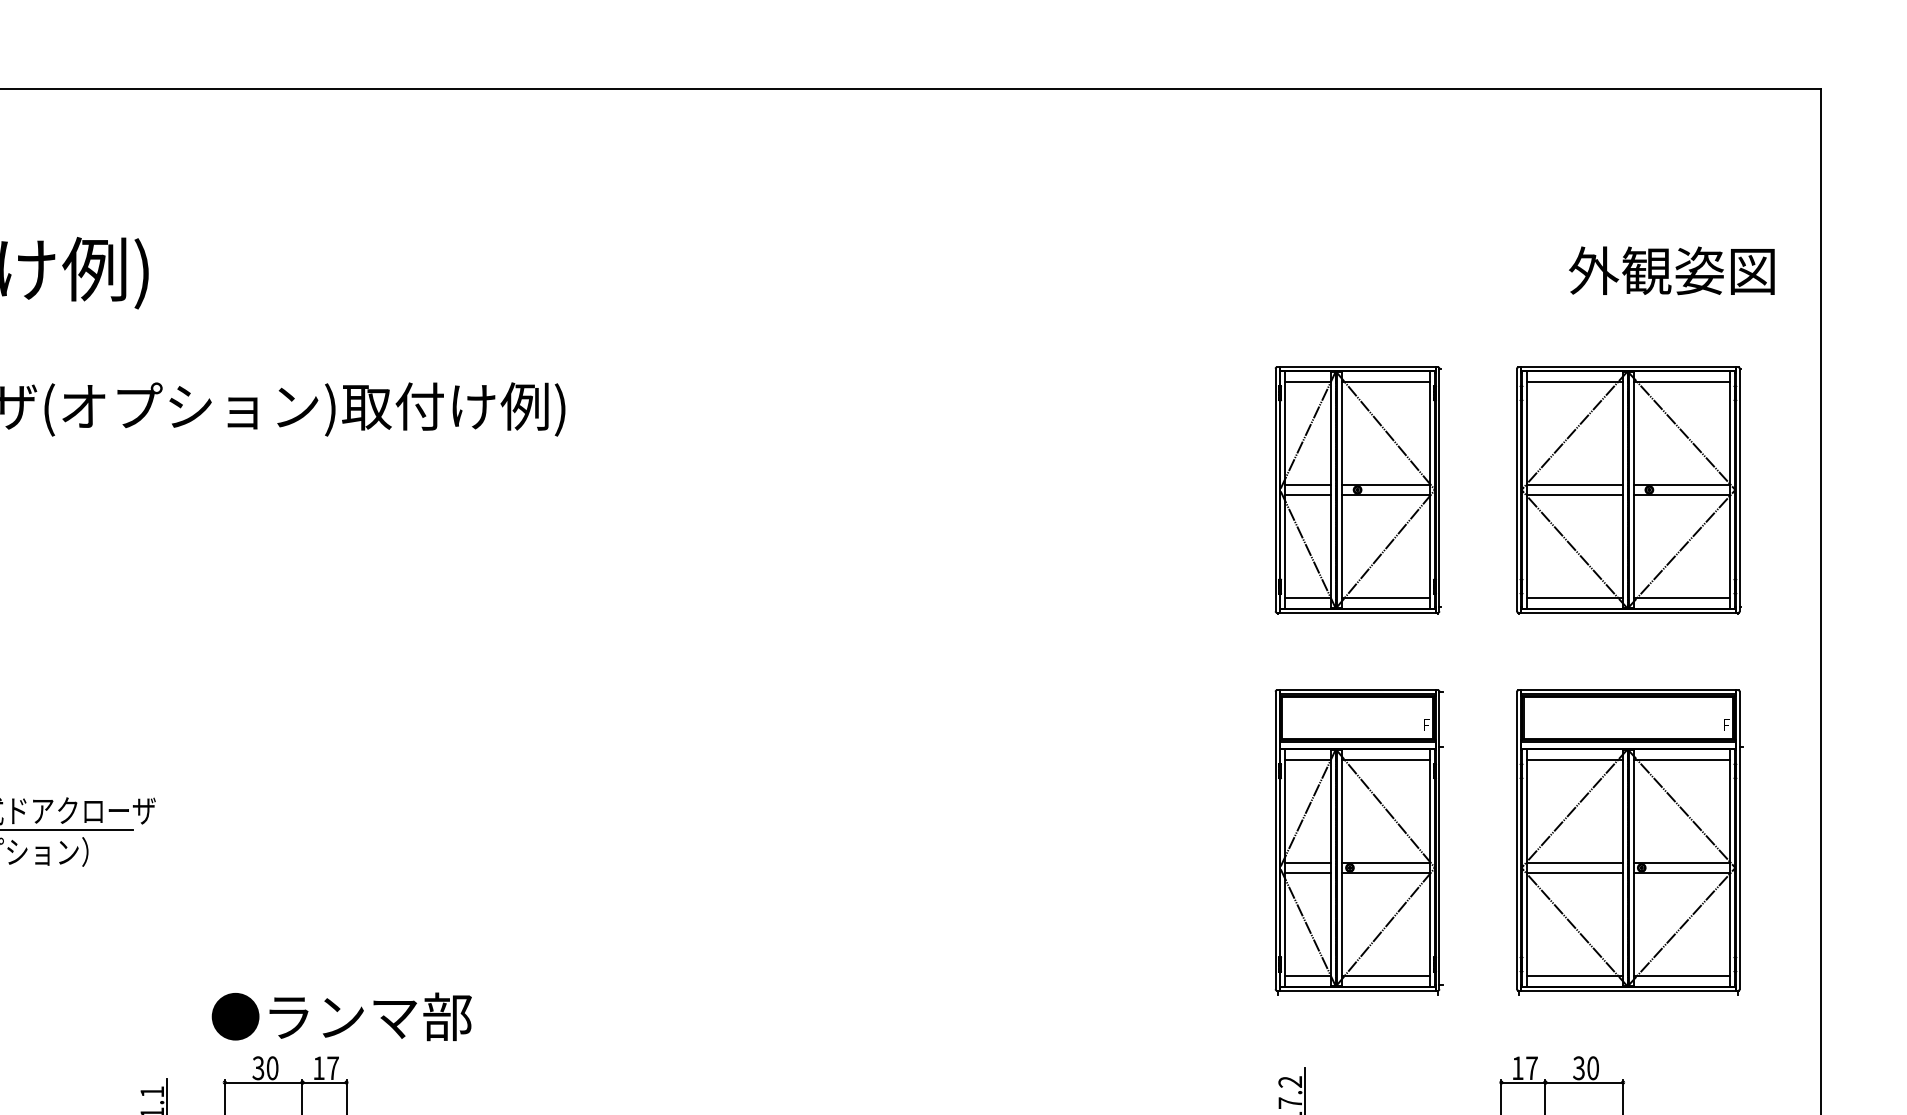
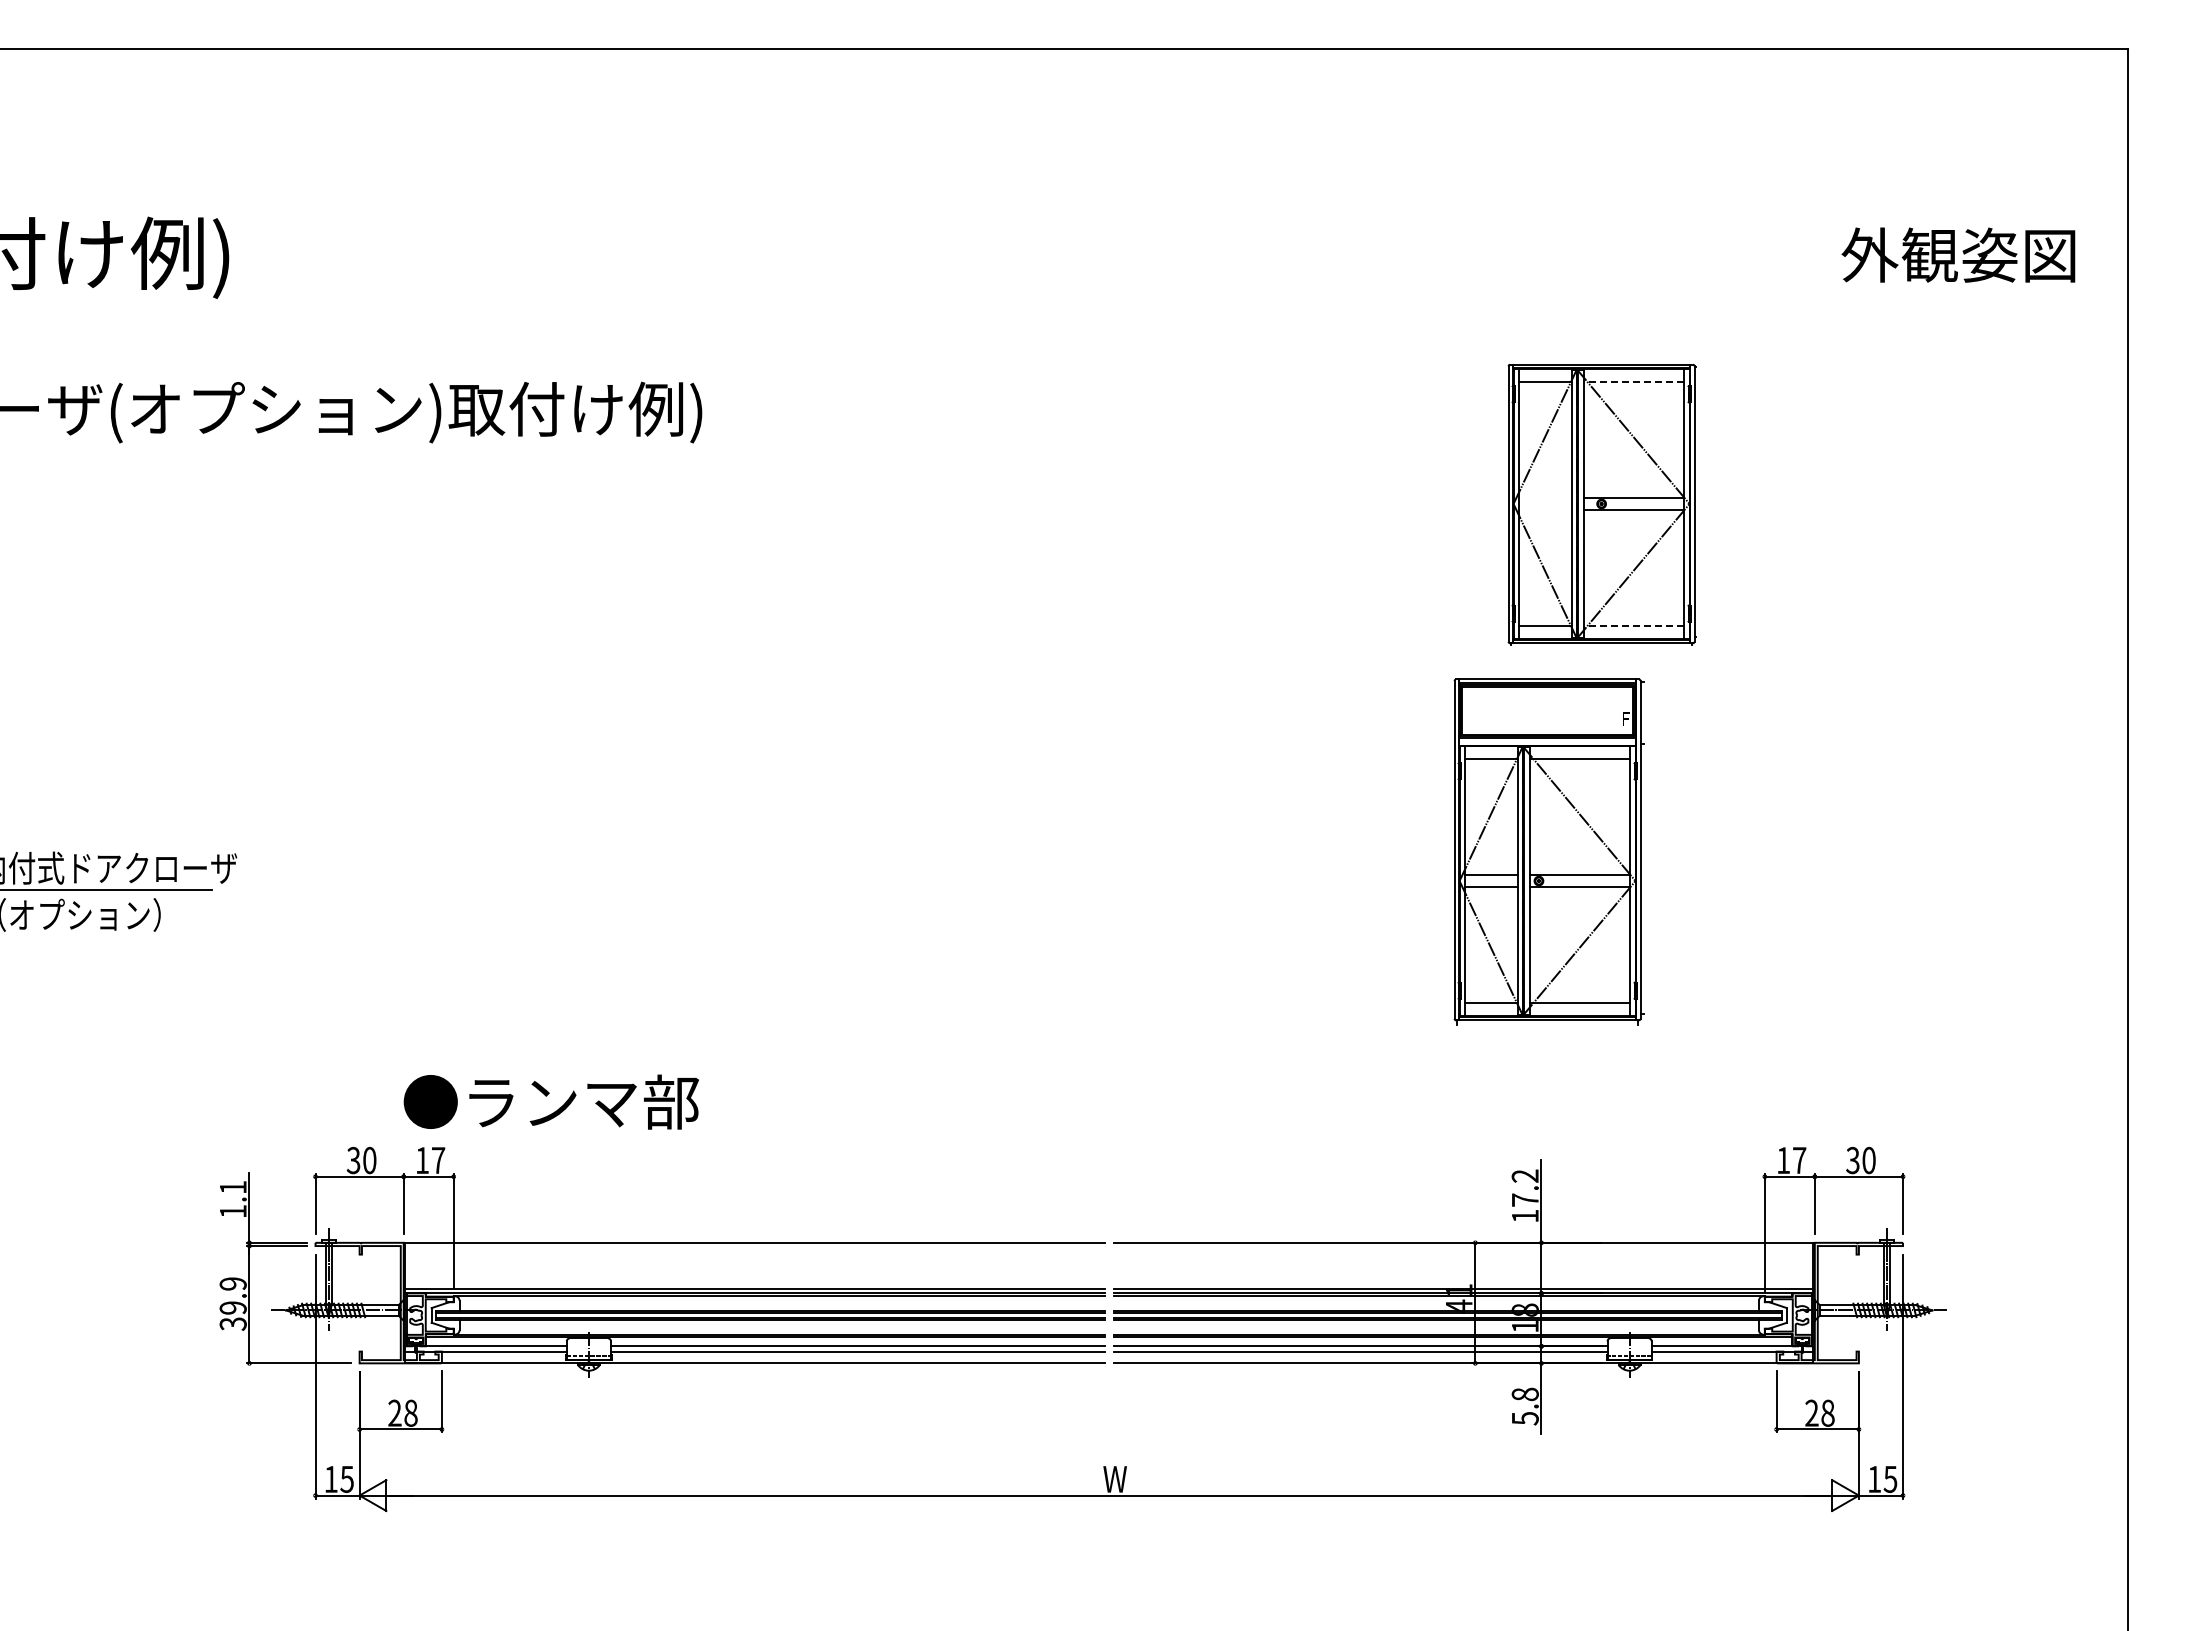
line: (1385, 382) -> (1633, 381), solid -> dashed
line: (1308, 485) -> (1545, 498), removed
part: (1628, 490) -> (1909, 504), removed
line: (1308, 494) -> (1545, 509), removed
line: (1385, 597) -> (1633, 626), solid -> dashed
part: (1358, 841) -> (1548, 851), moved
part: (1629, 841) -> (1910, 903), removed
text: (341, 1016) -> (550, 1101), moved

